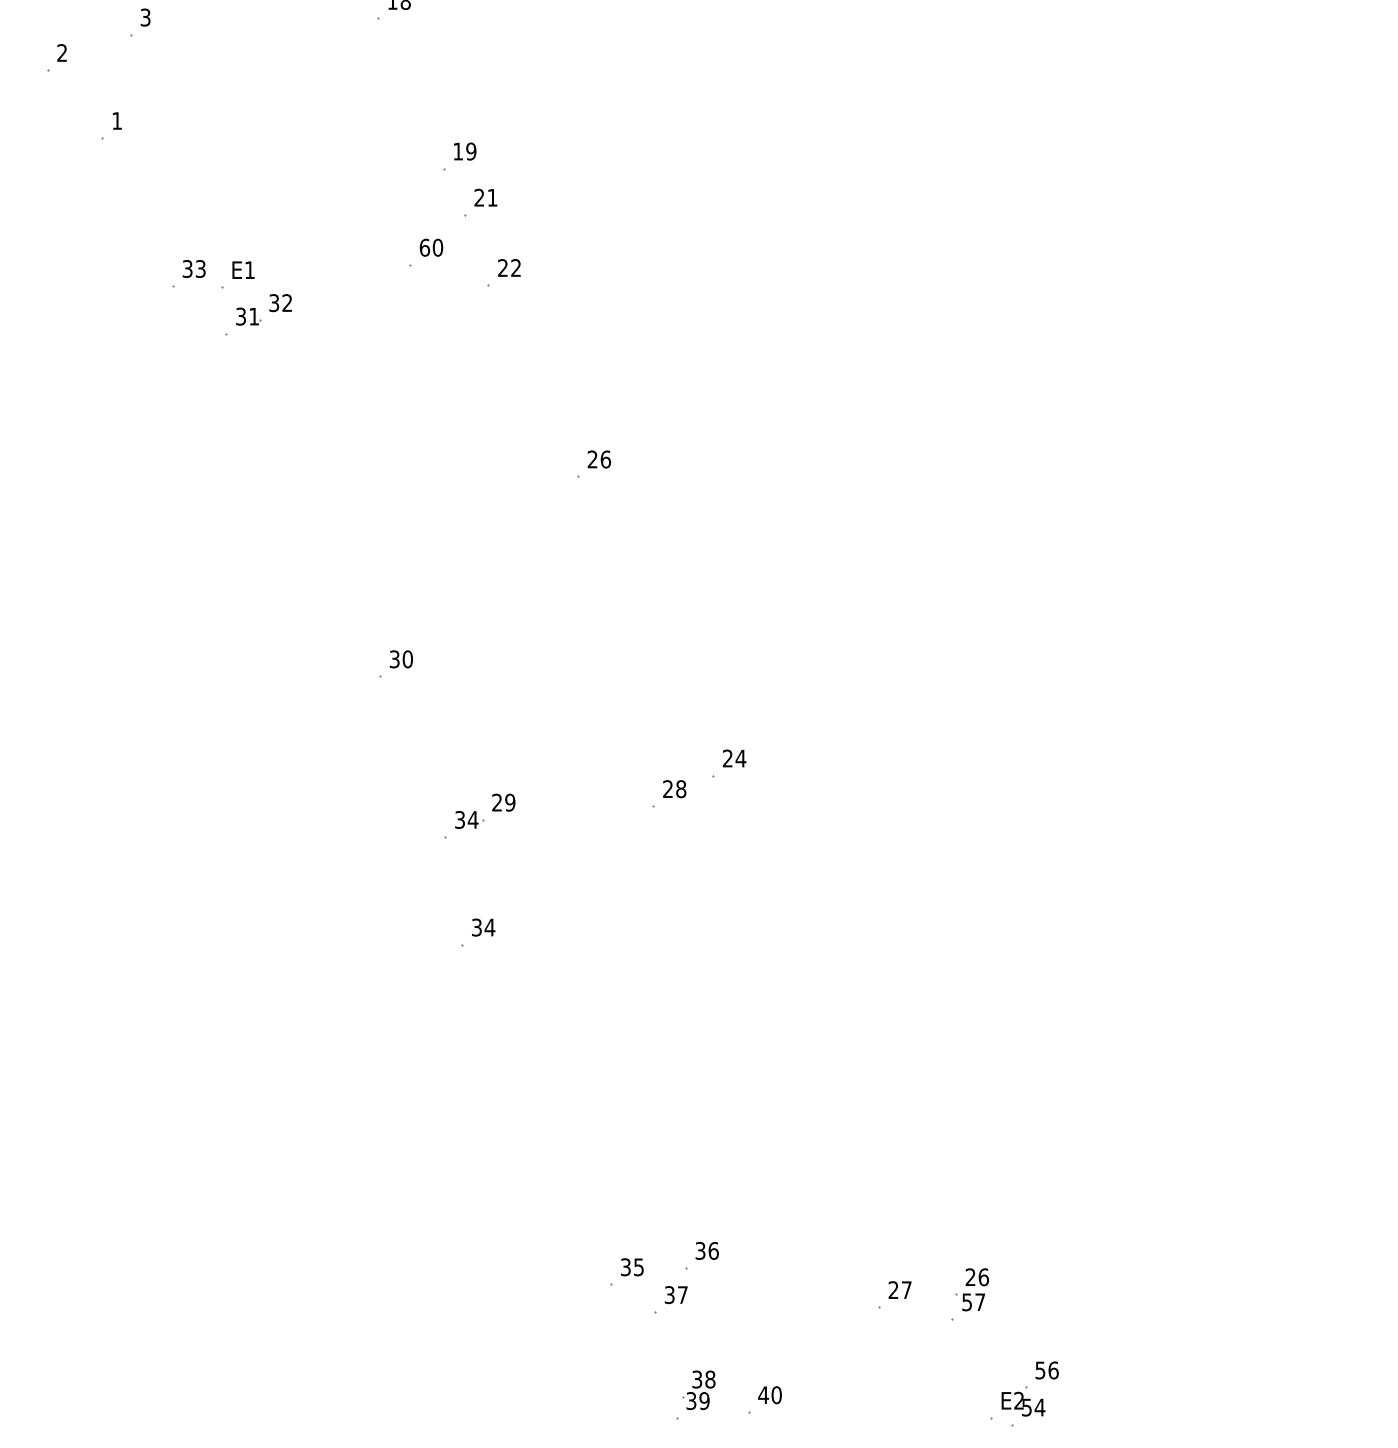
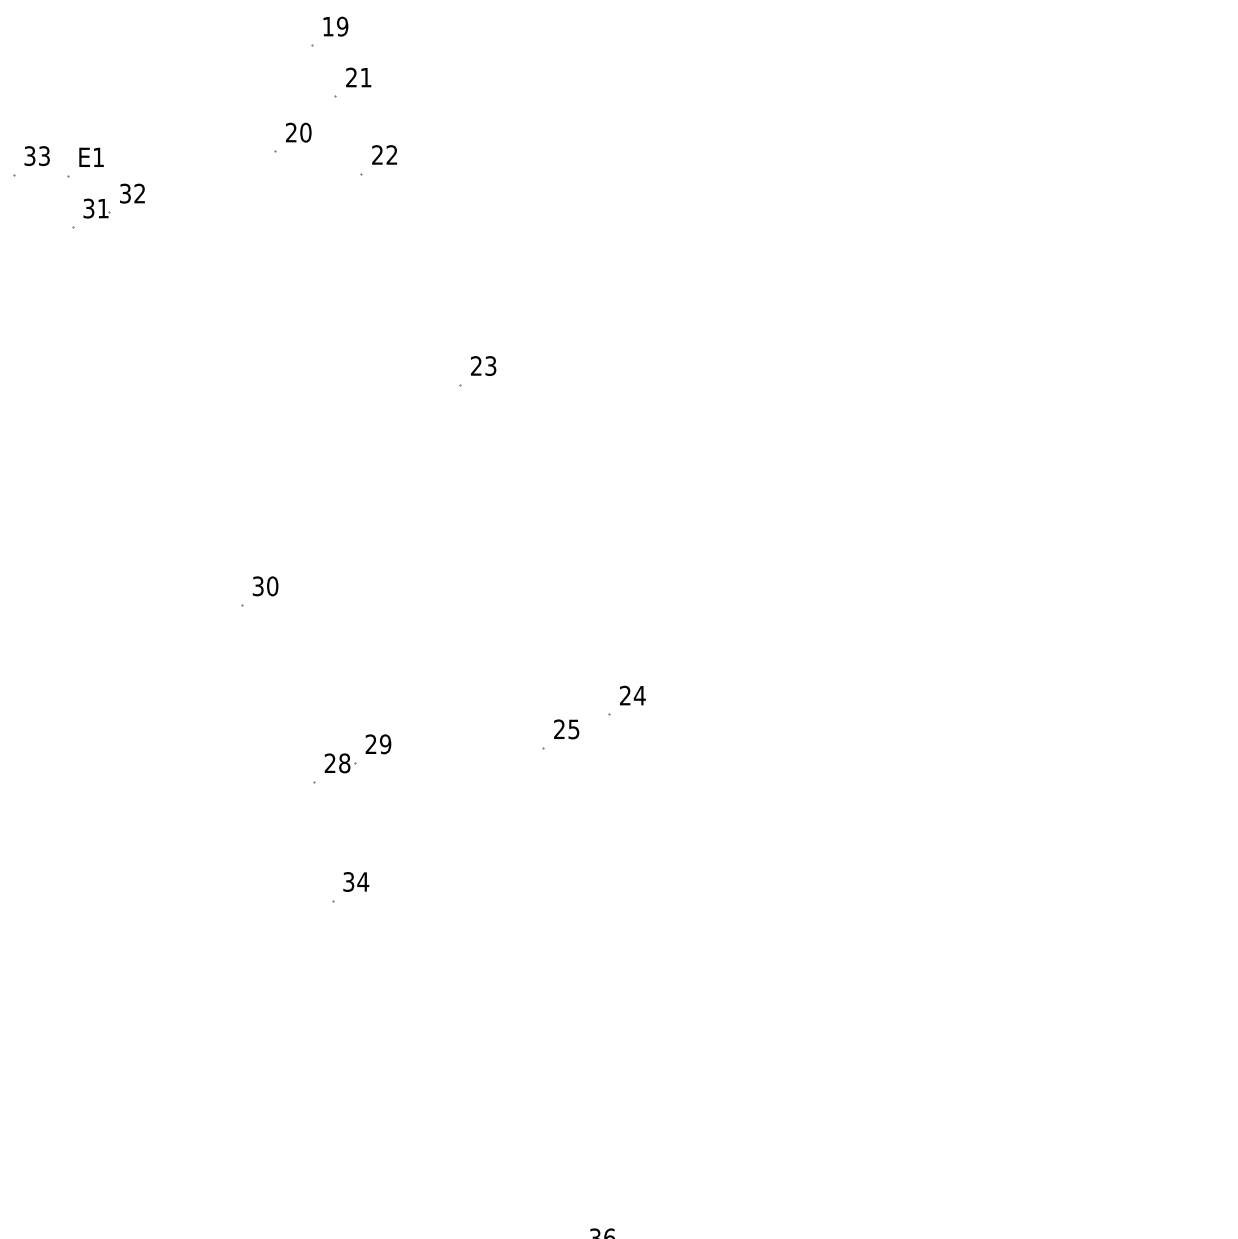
text: (424, 247) -> (291, 132), 60 -> 20
text: (605, 459) -> (490, 366), 26 -> 23
text: (681, 789) -> (574, 729), 28 -> 25
text: (466, 819) -> (337, 762), 34 -> 28

